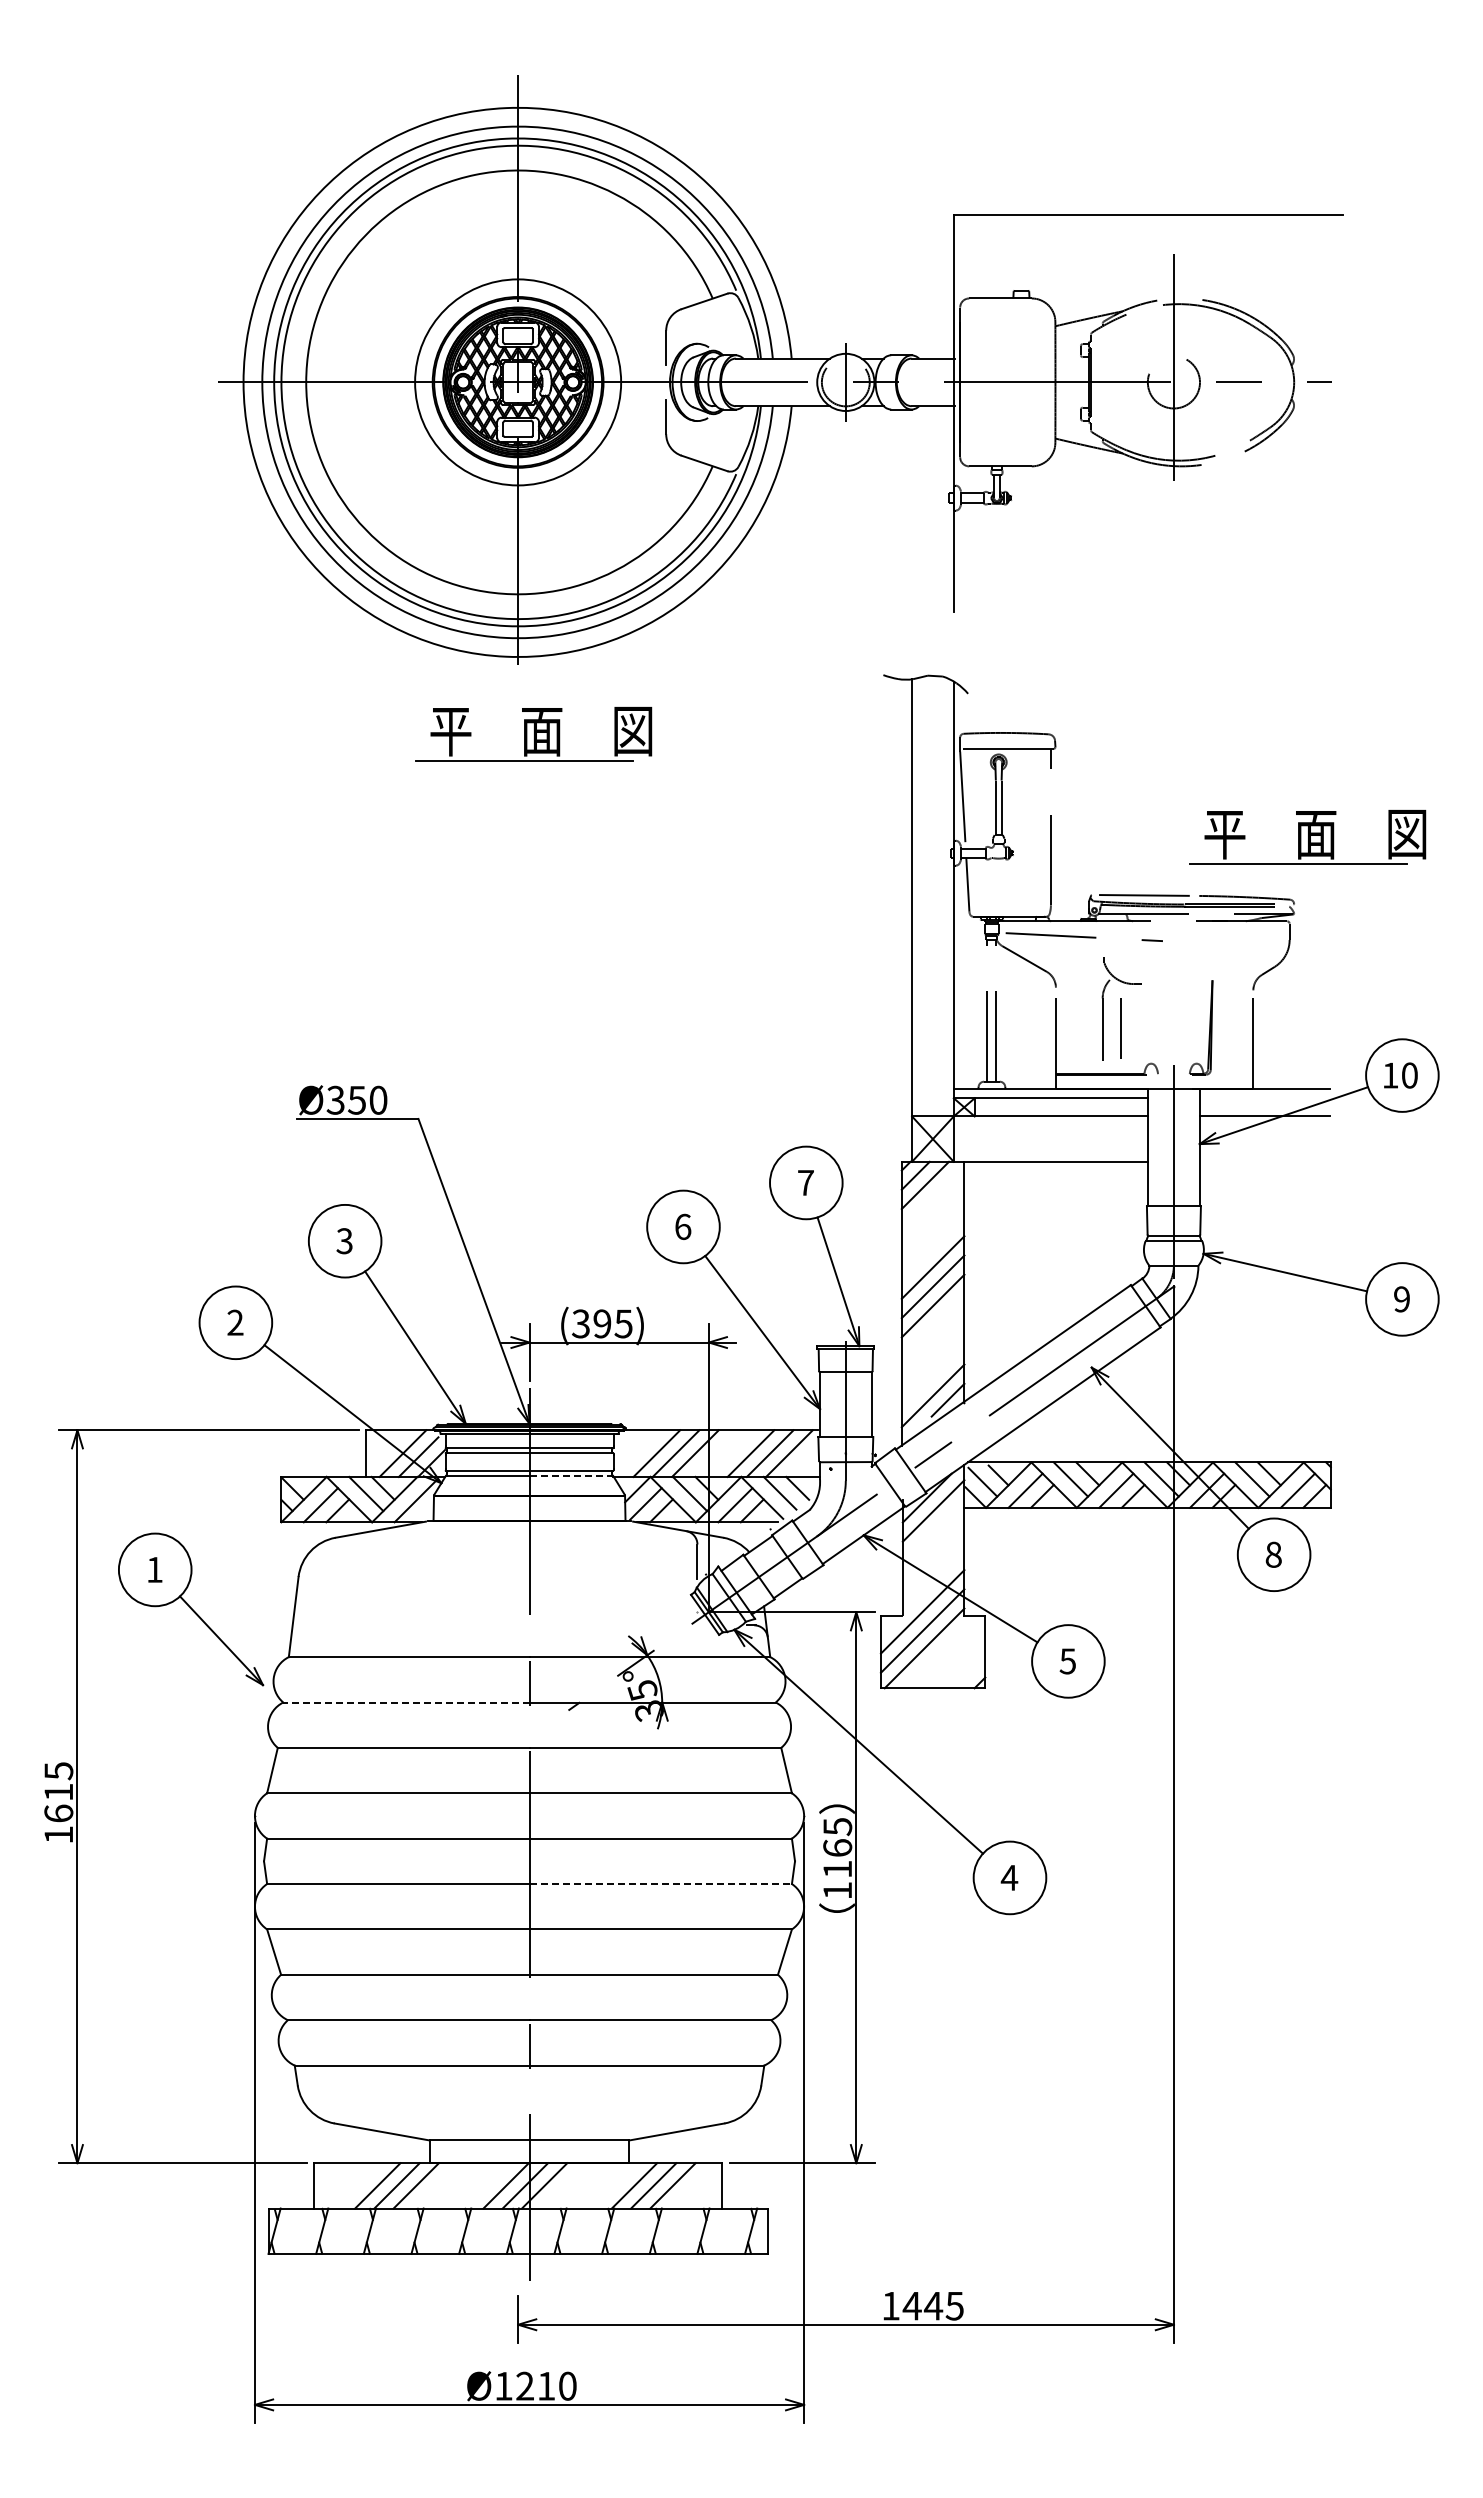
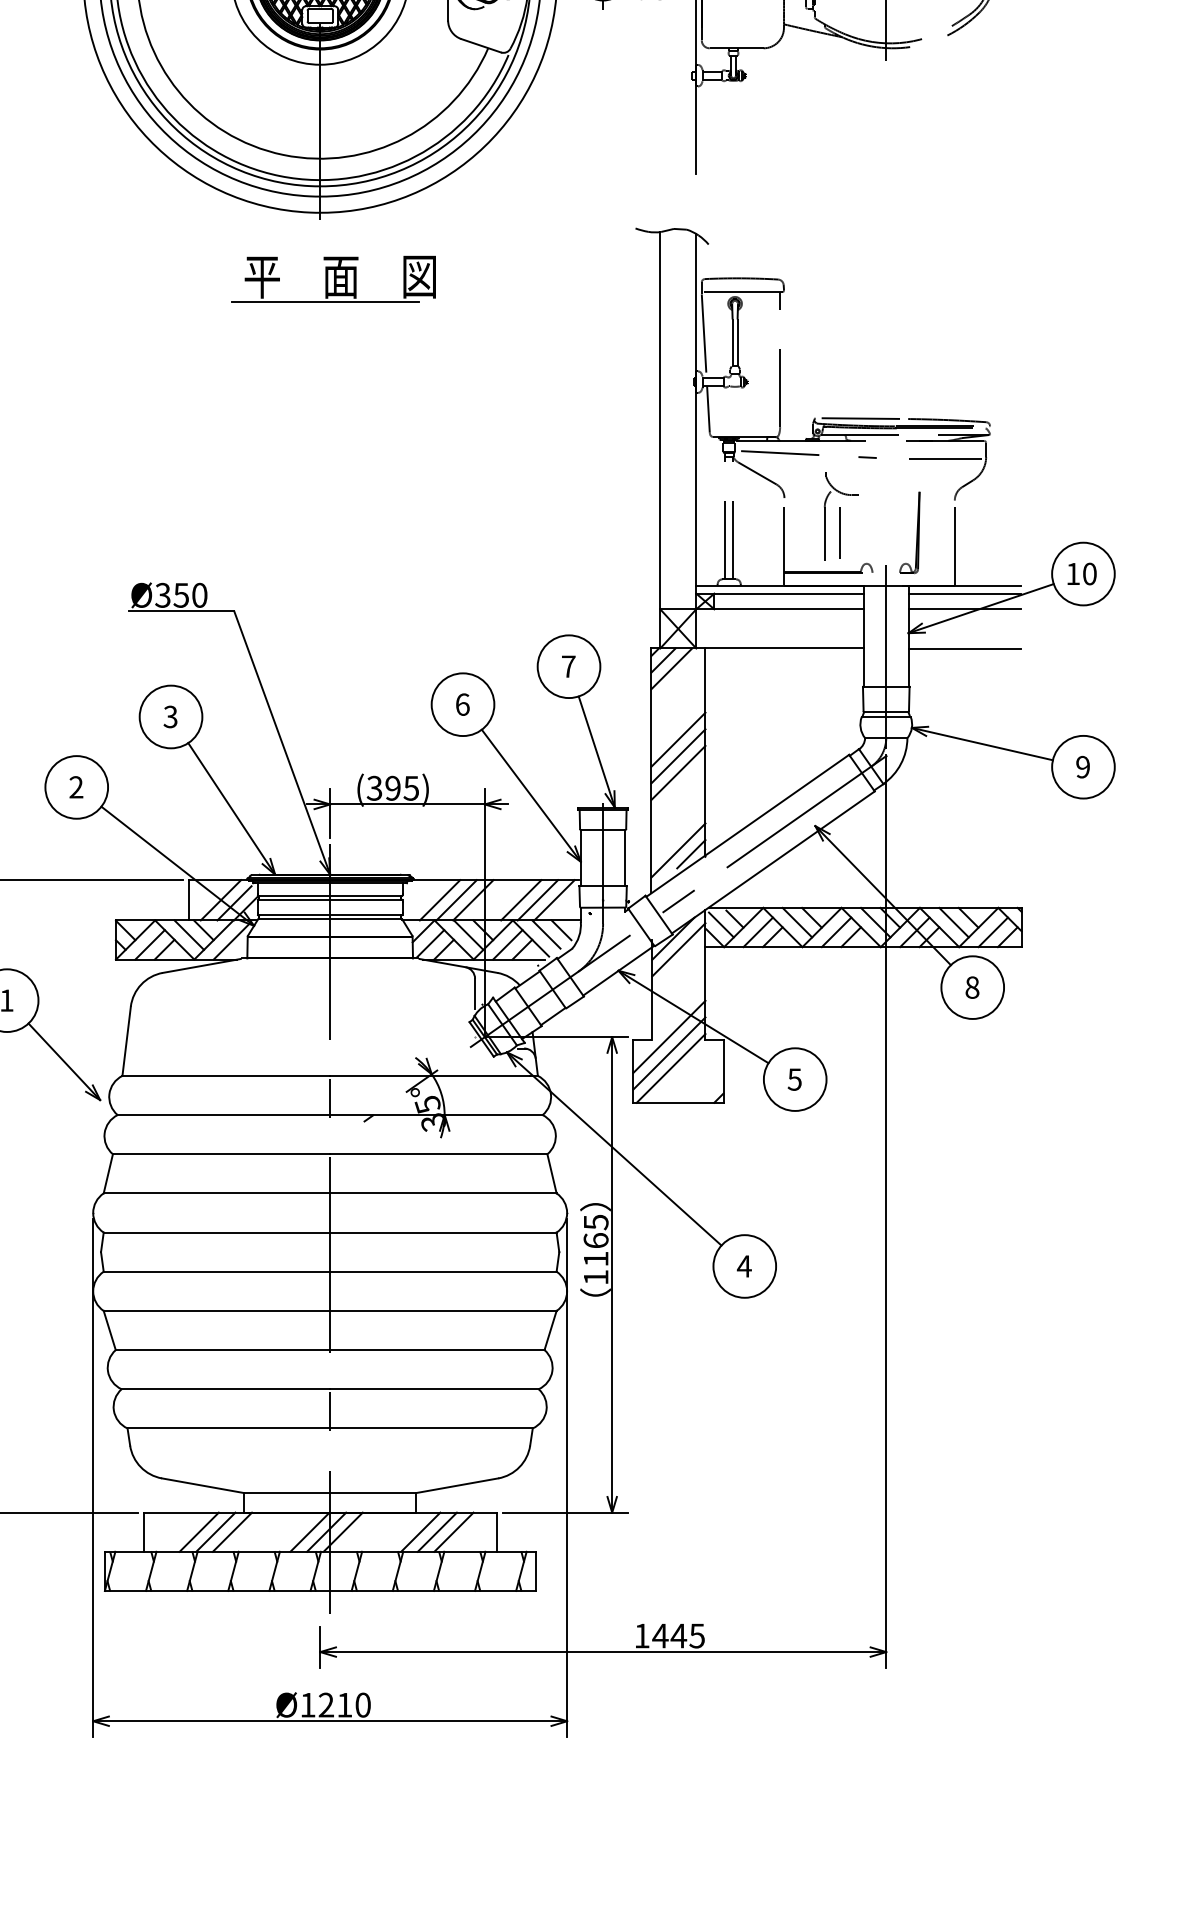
part: (1307, 837) -> (1001, 368), removed
line: (1242, 941) -> (945, 458), added
line: (1264, 1098) -> (964, 593), added
line: (1264, 1162) -> (964, 649), added
line: (571, 1475) -> (366, 919), dashed -> solid
line: (405, 1702) -> (223, 1115), dashed -> solid
line: (661, 1884) -> (444, 1272), dashed -> solid

